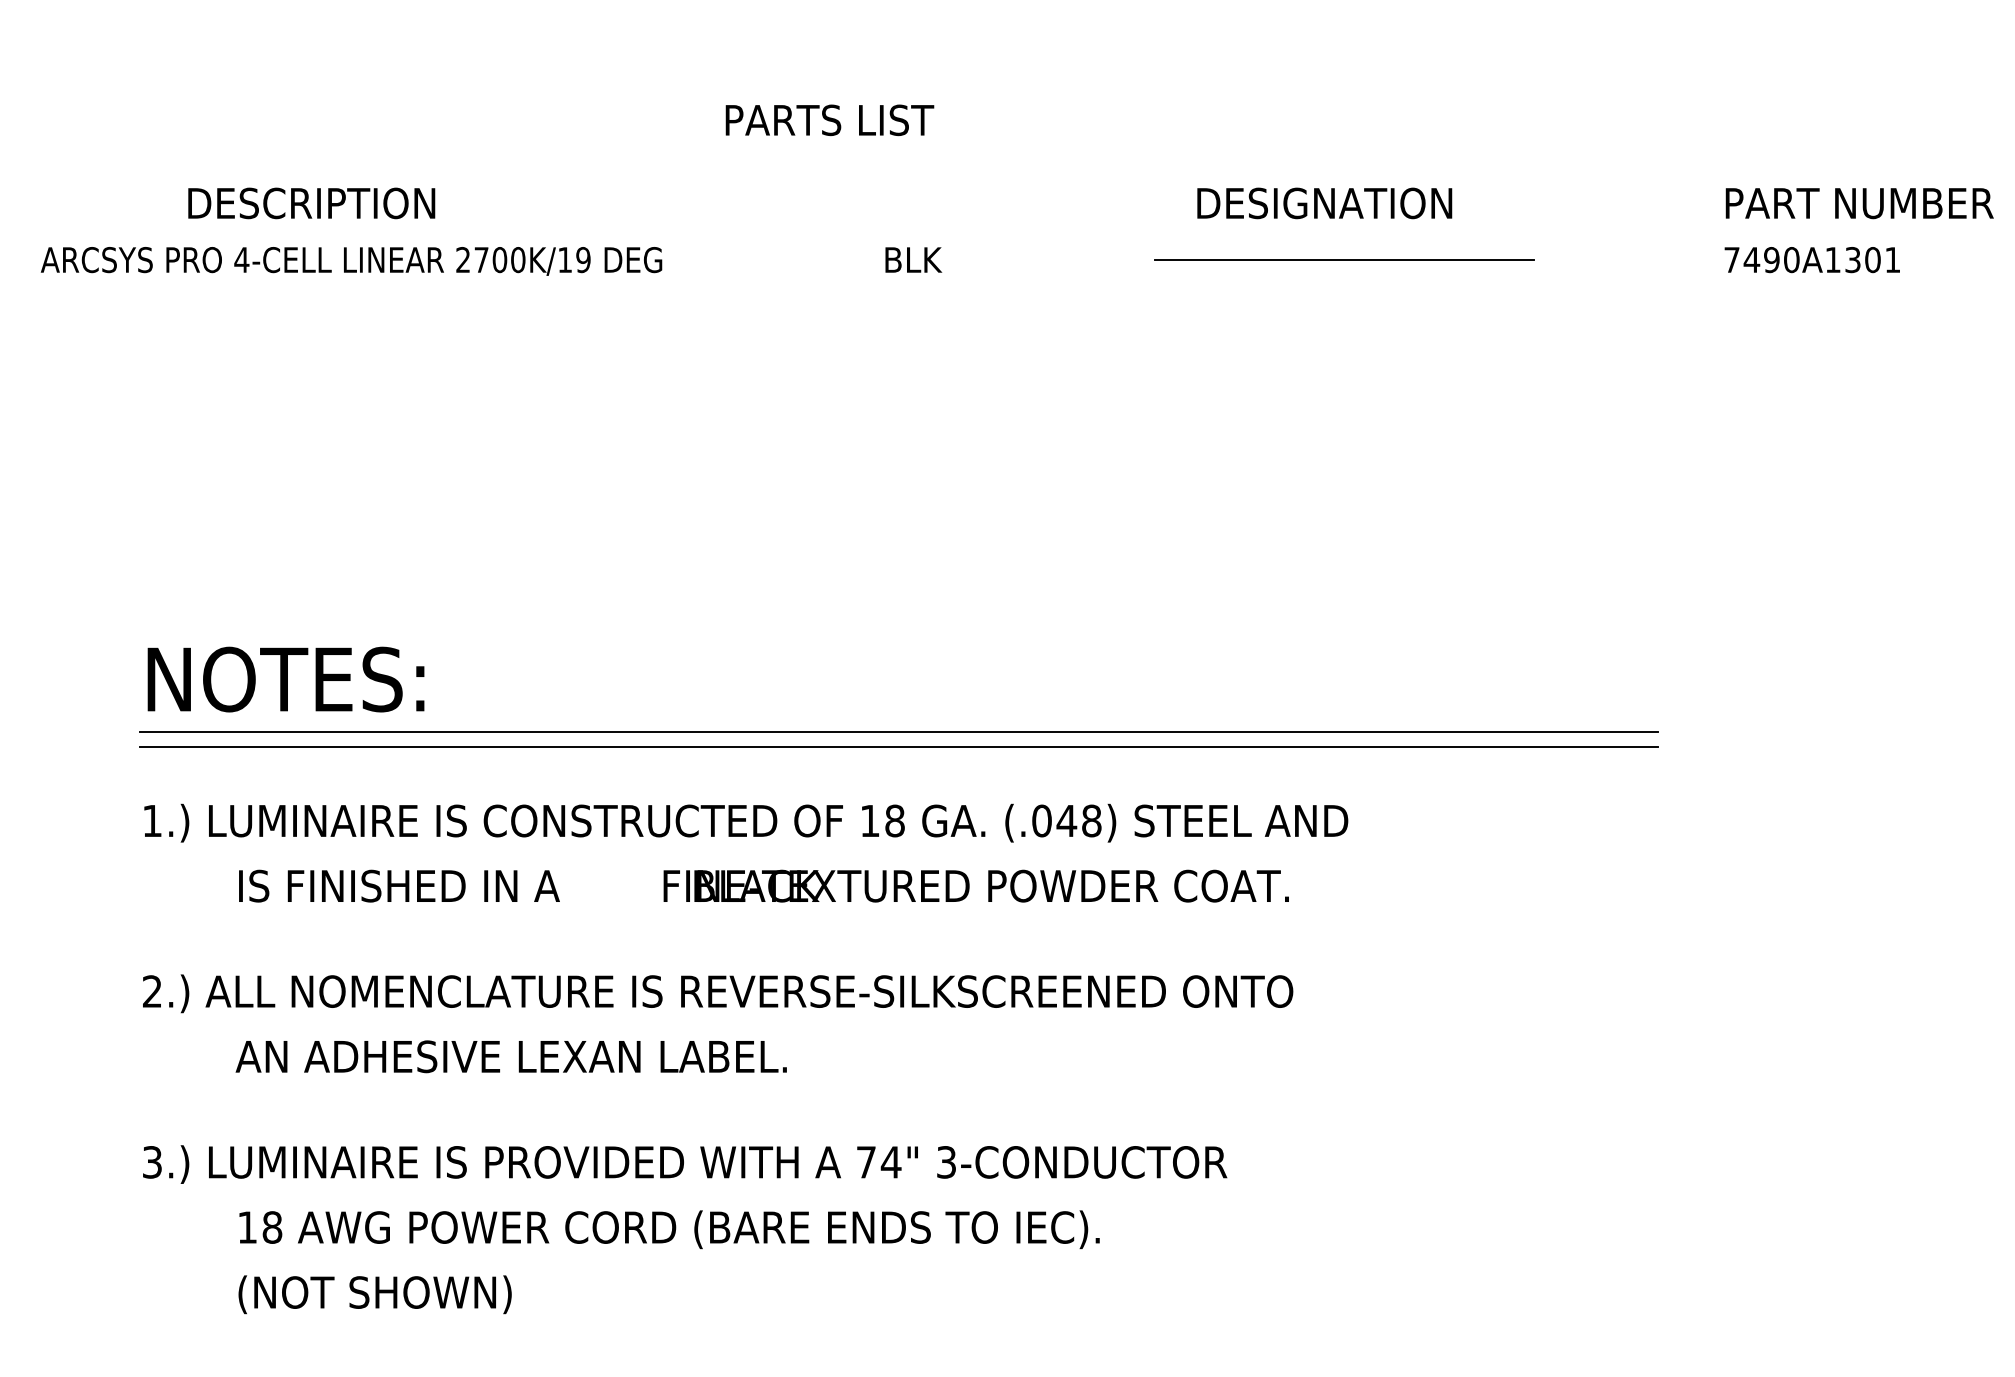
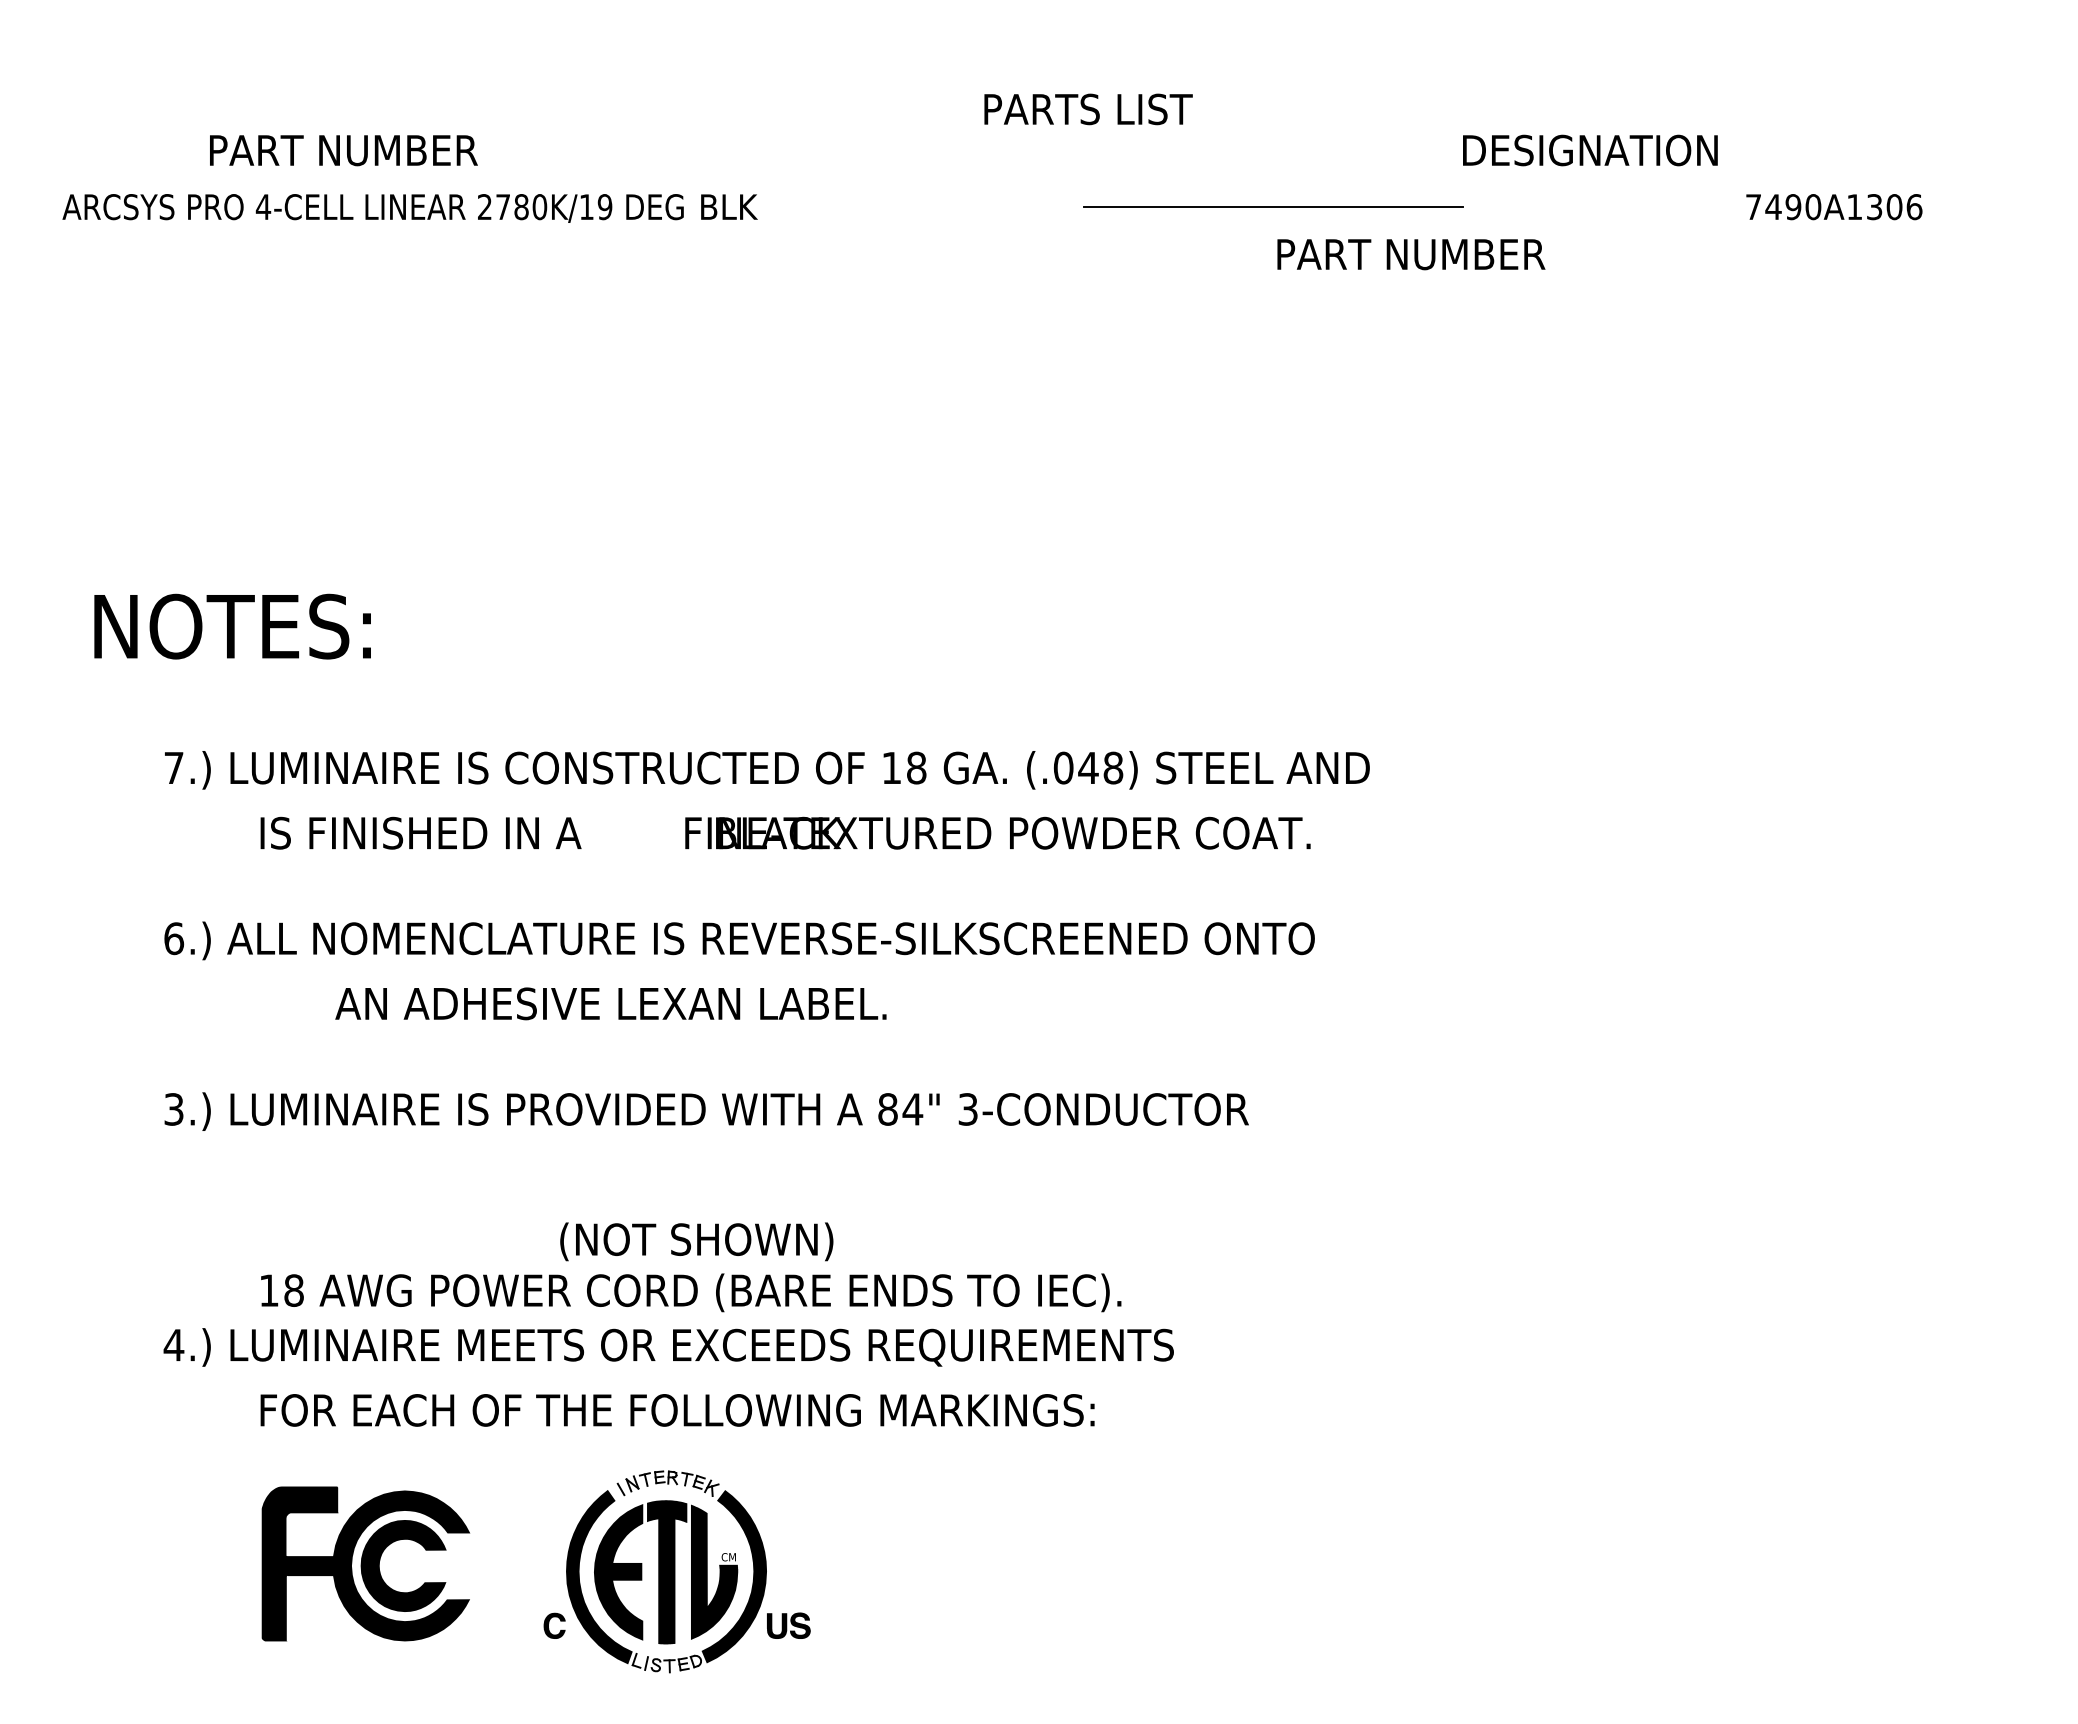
text: (829, 120) -> (1088, 109), moved
text: (323, 203) -> (345, 150), DESCRIPTION -> PART NUMBER
text: (1324, 203) -> (1590, 150), moved
text: (1859, 203) -> (1411, 254), moved
text: (499, 259) -> (521, 206), 2700K/19 -> 2780K/19
text: (913, 259) -> (729, 206), moved
line: (1344, 259) -> (1273, 206), moved
text: (1892, 260) -> (1914, 207), 7490A1301 -> 7490A1306
text: (285, 679) -> (232, 626), moved
line: (898, 731) -> (920, 678), removed
line: (898, 746) -> (920, 693), removed
text: (151, 820) -> (173, 767), 1.) -> 7.)
text: (152, 991) -> (174, 938), 2.) -> 6.)
text: (510, 1056) -> (610, 1003), moved
text: (865, 1162) -> (887, 1109), 74" -> 84"
text: (669, 1229) -> (691, 1292), moved
text: (374, 1294) -> (696, 1241), moved

